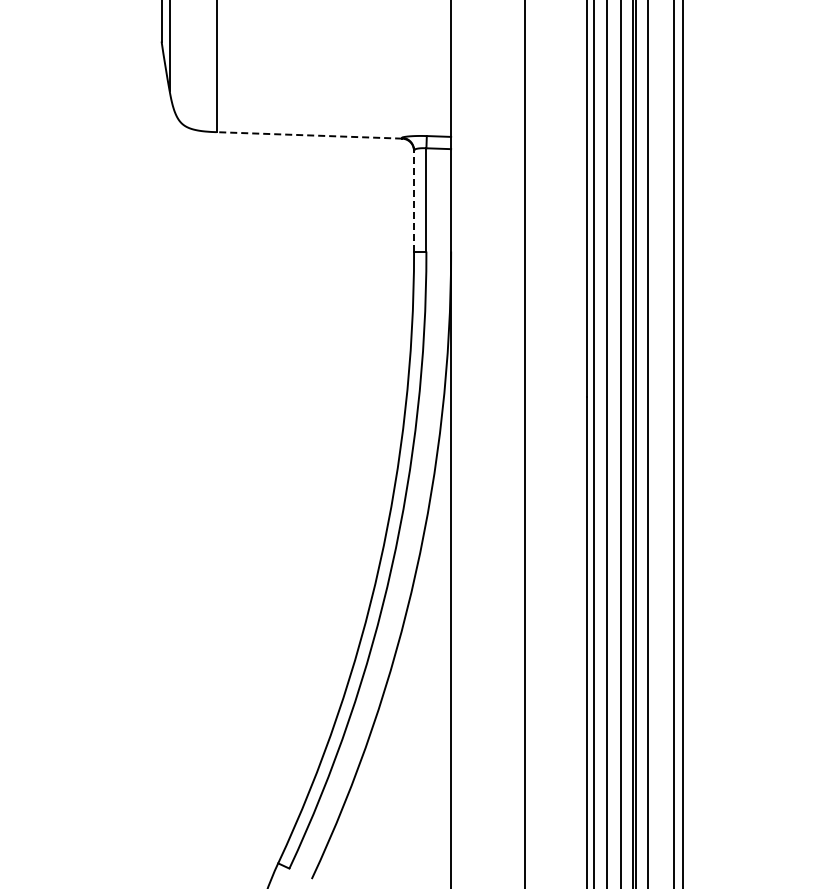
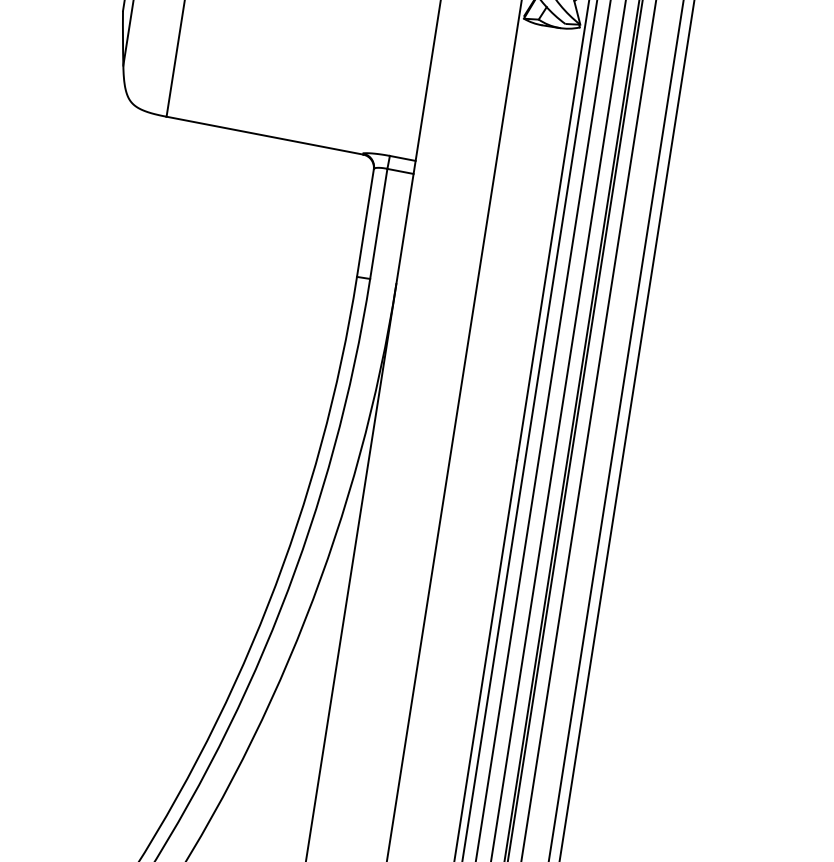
line: (309, 135) -> (264, 135), dashed -> solid
line: (414, 200) -> (366, 222), dashed -> solid

